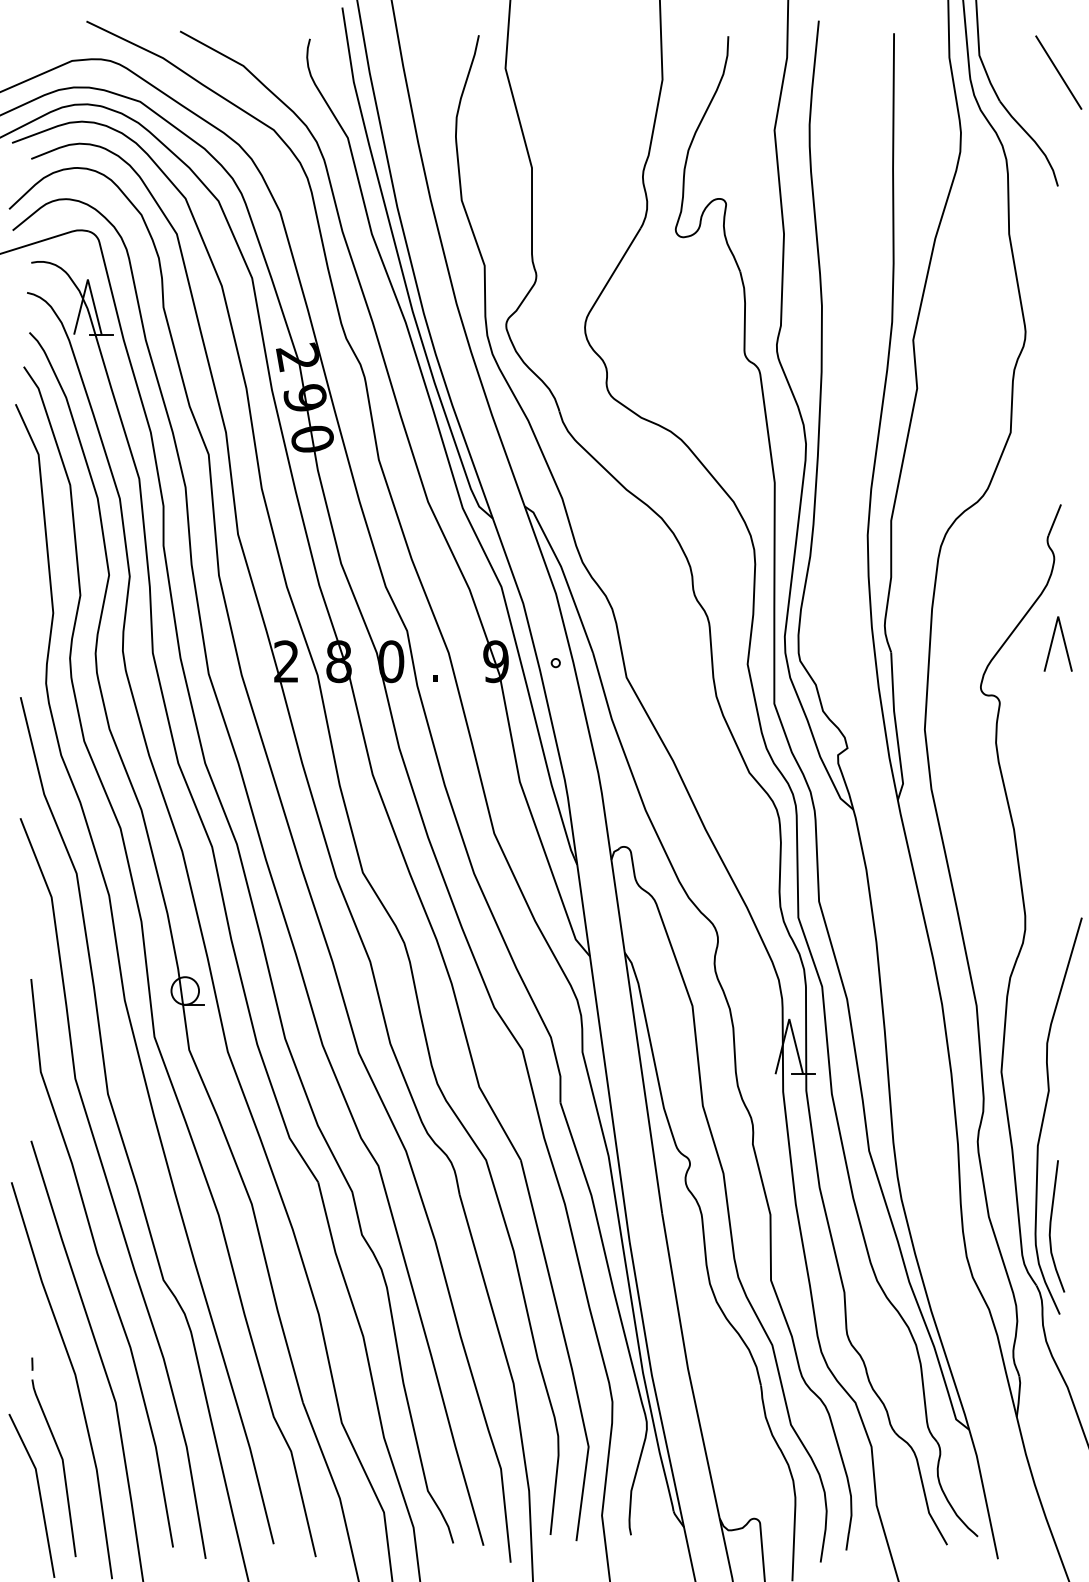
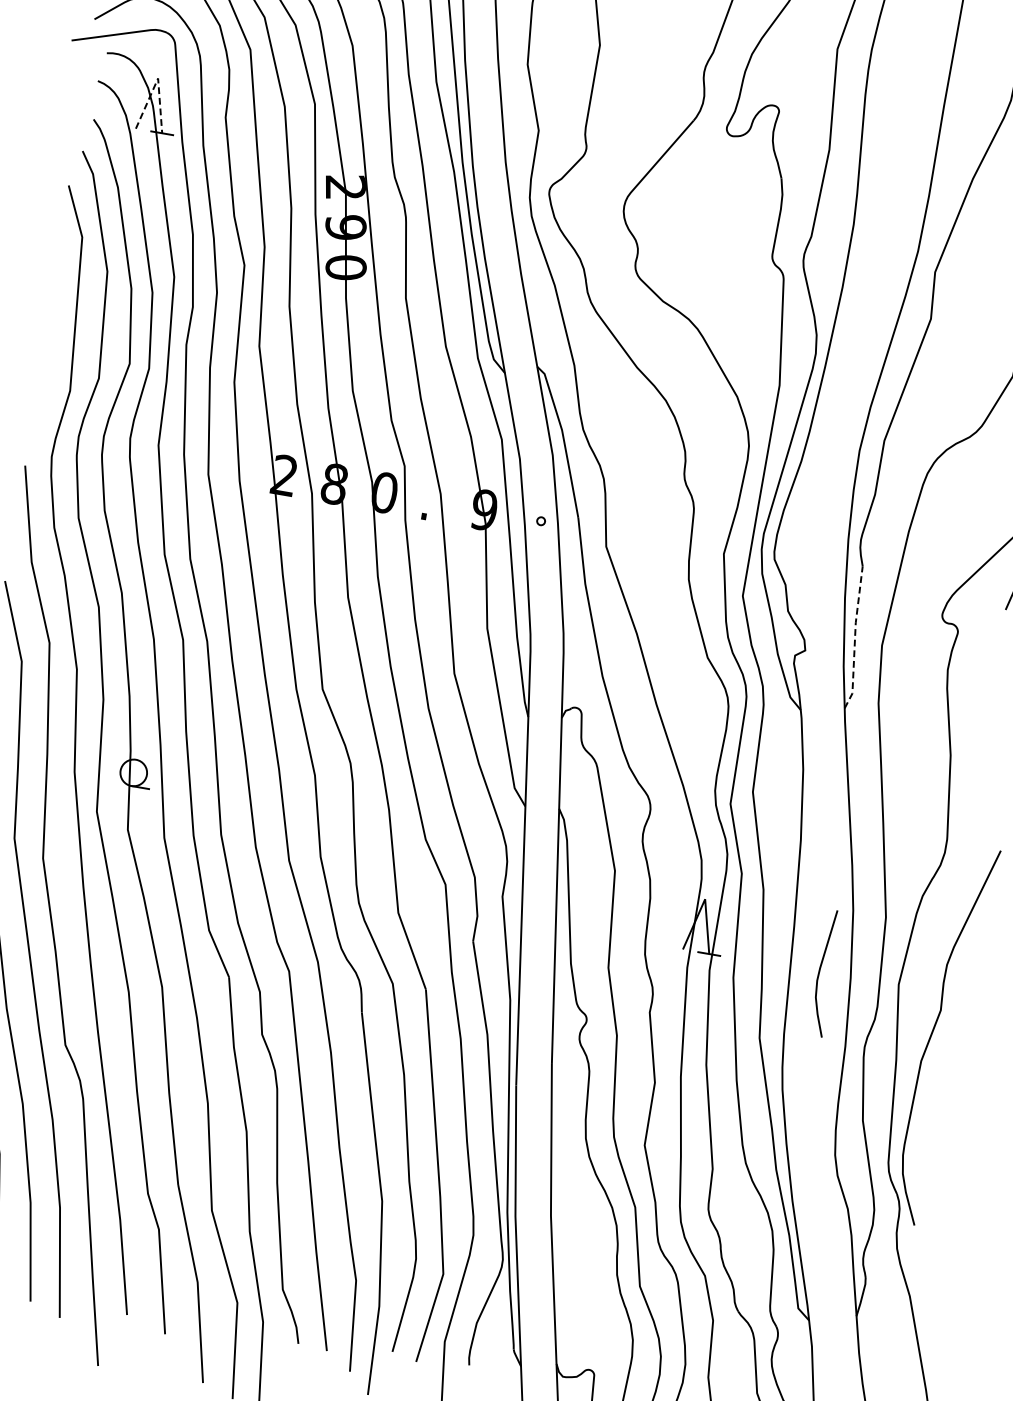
line: (87, 279) -> (157, 78), solid -> dashed
line: (896, 726) -> (855, 637), solid -> dashed
curve: (1051, 1226) -> (820, 972), moved

